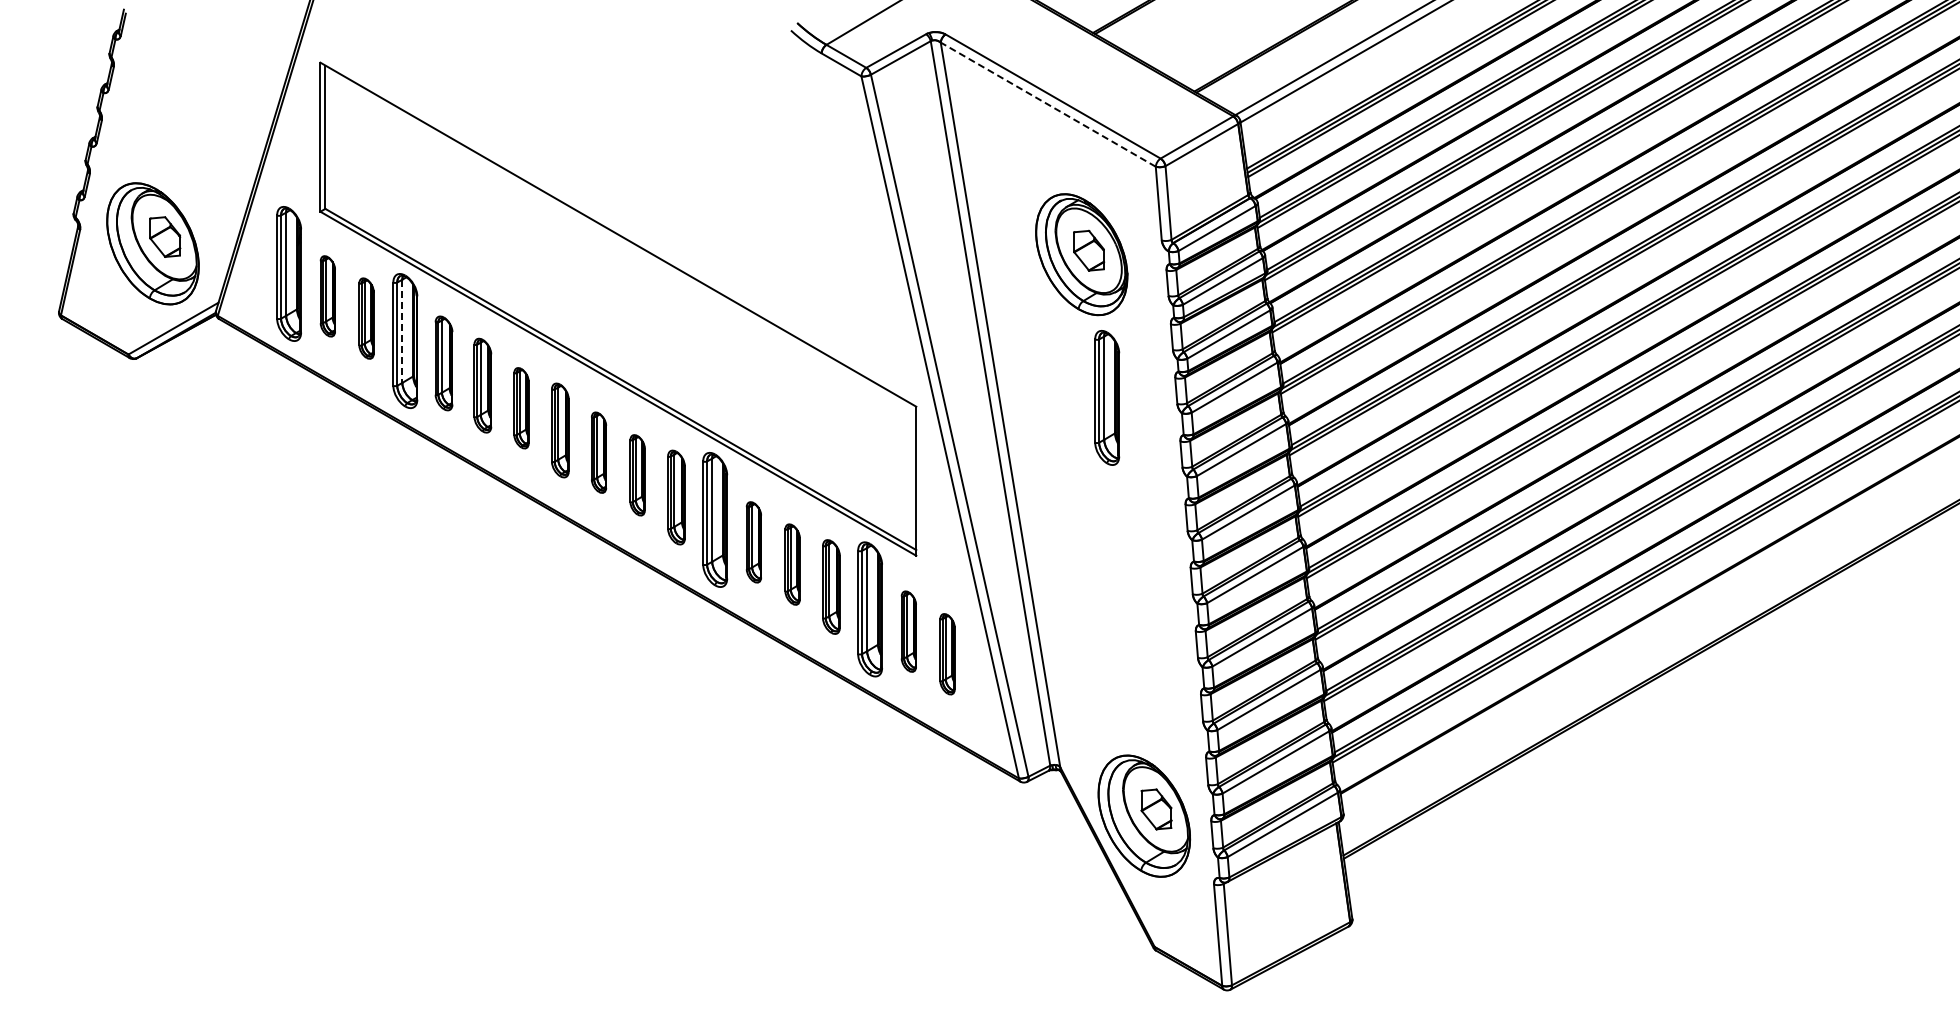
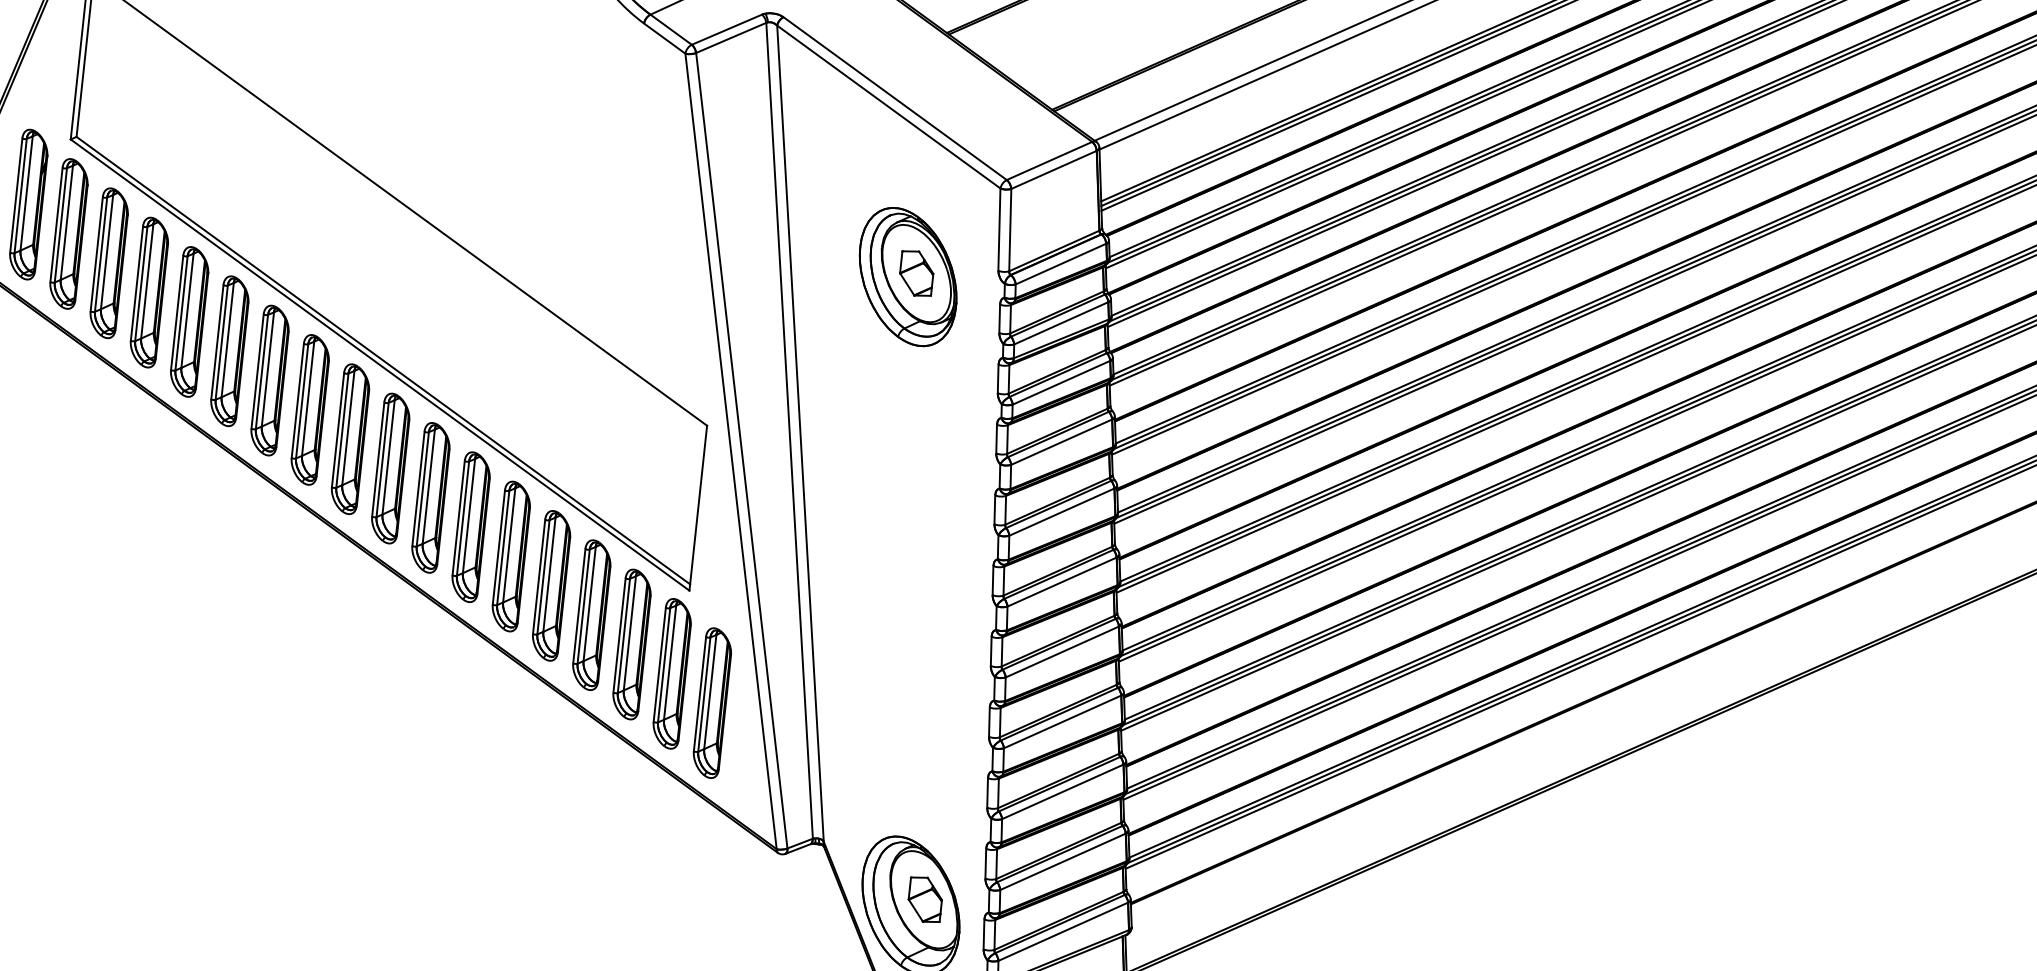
line: (1047, 104) -> (887, 106), dashed -> solid
part: (327, 296) -> (68, 234), size x1.67
part: (366, 318) -> (109, 263), size x1.67
line: (402, 331) -> (147, 281), dashed -> solid
part: (443, 363) -> (188, 321), size x1.43
part: (482, 385) -> (229, 350), size x1.43
part: (1107, 397) -> (919, 438), removed
part: (521, 408) -> (269, 380), size x1.67
part: (560, 430) -> (310, 409), size x1.43
part: (598, 452) -> (349, 438), size x1.67
part: (637, 475) -> (390, 468), size x1.67
part: (676, 497) -> (430, 497), size x1.43
part: (753, 542) -> (510, 556), size x1.67
part: (792, 564) -> (551, 585), size x1.67
part: (831, 586) -> (591, 614), size x1.43
part: (908, 631) -> (671, 673), size x1.67
part: (947, 654) -> (712, 703), size x1.67

